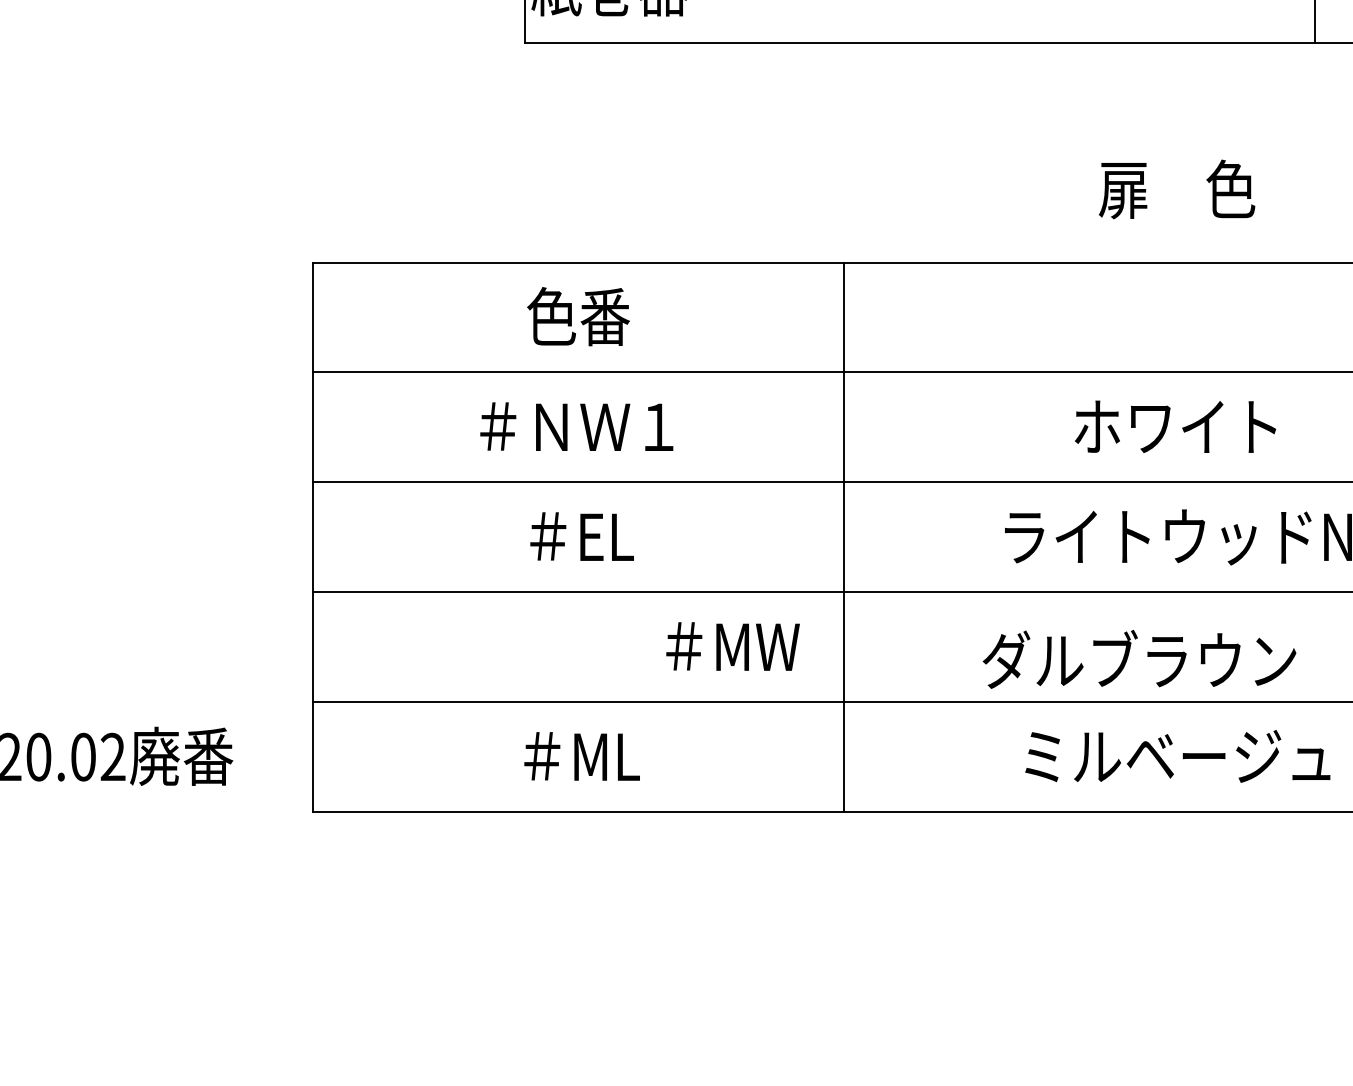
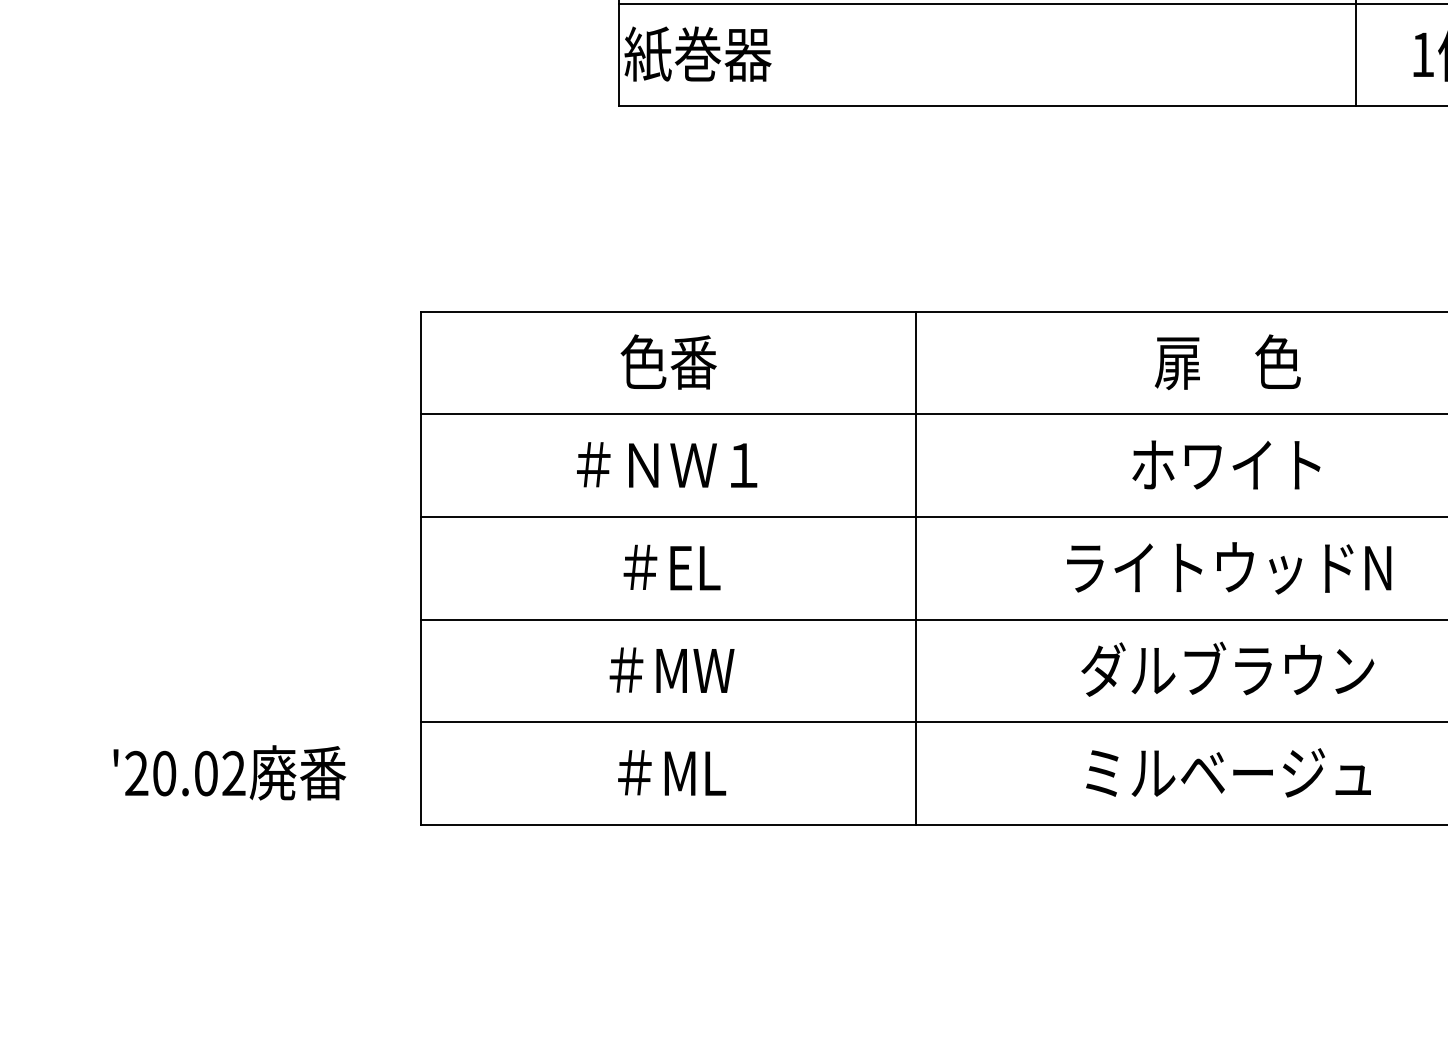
text: (1176, 189) -> (1227, 362), moved
text: (732, 645) -> (671, 669), moved
text: (1139, 658) -> (1227, 668), moved

